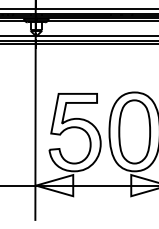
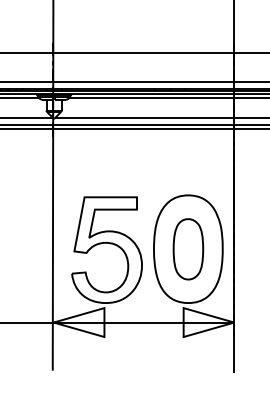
part: (134, 132) -> (188, 249), size x0.7

